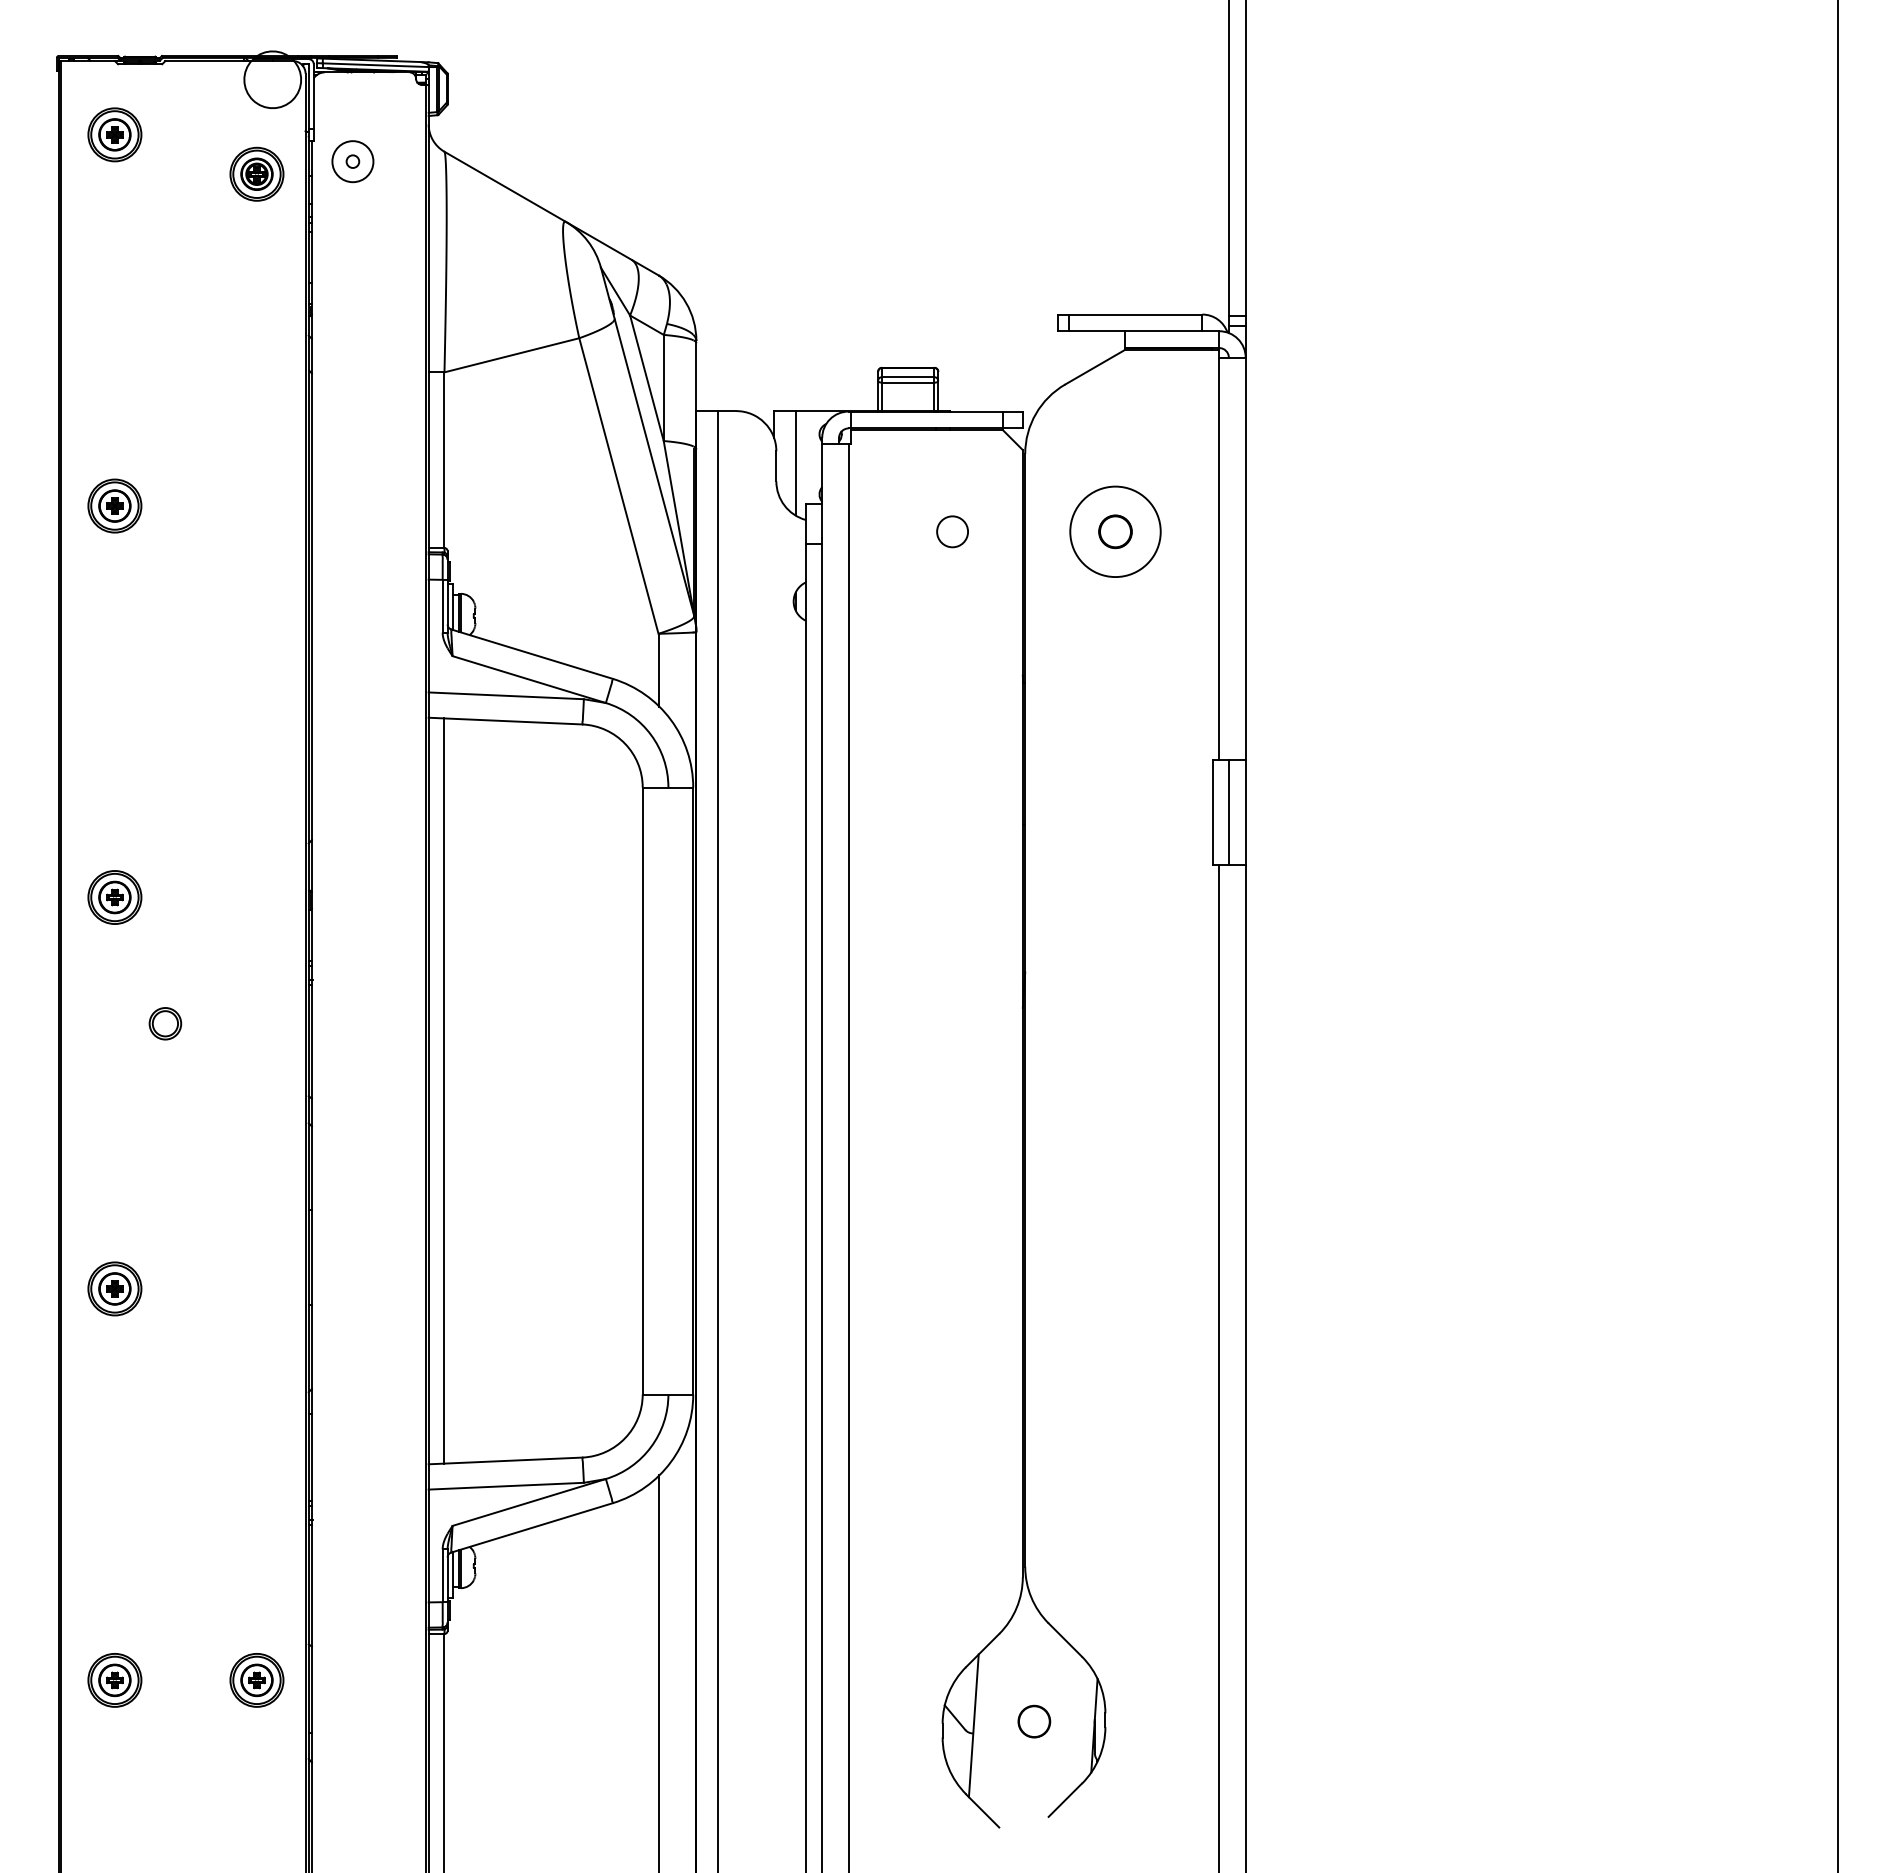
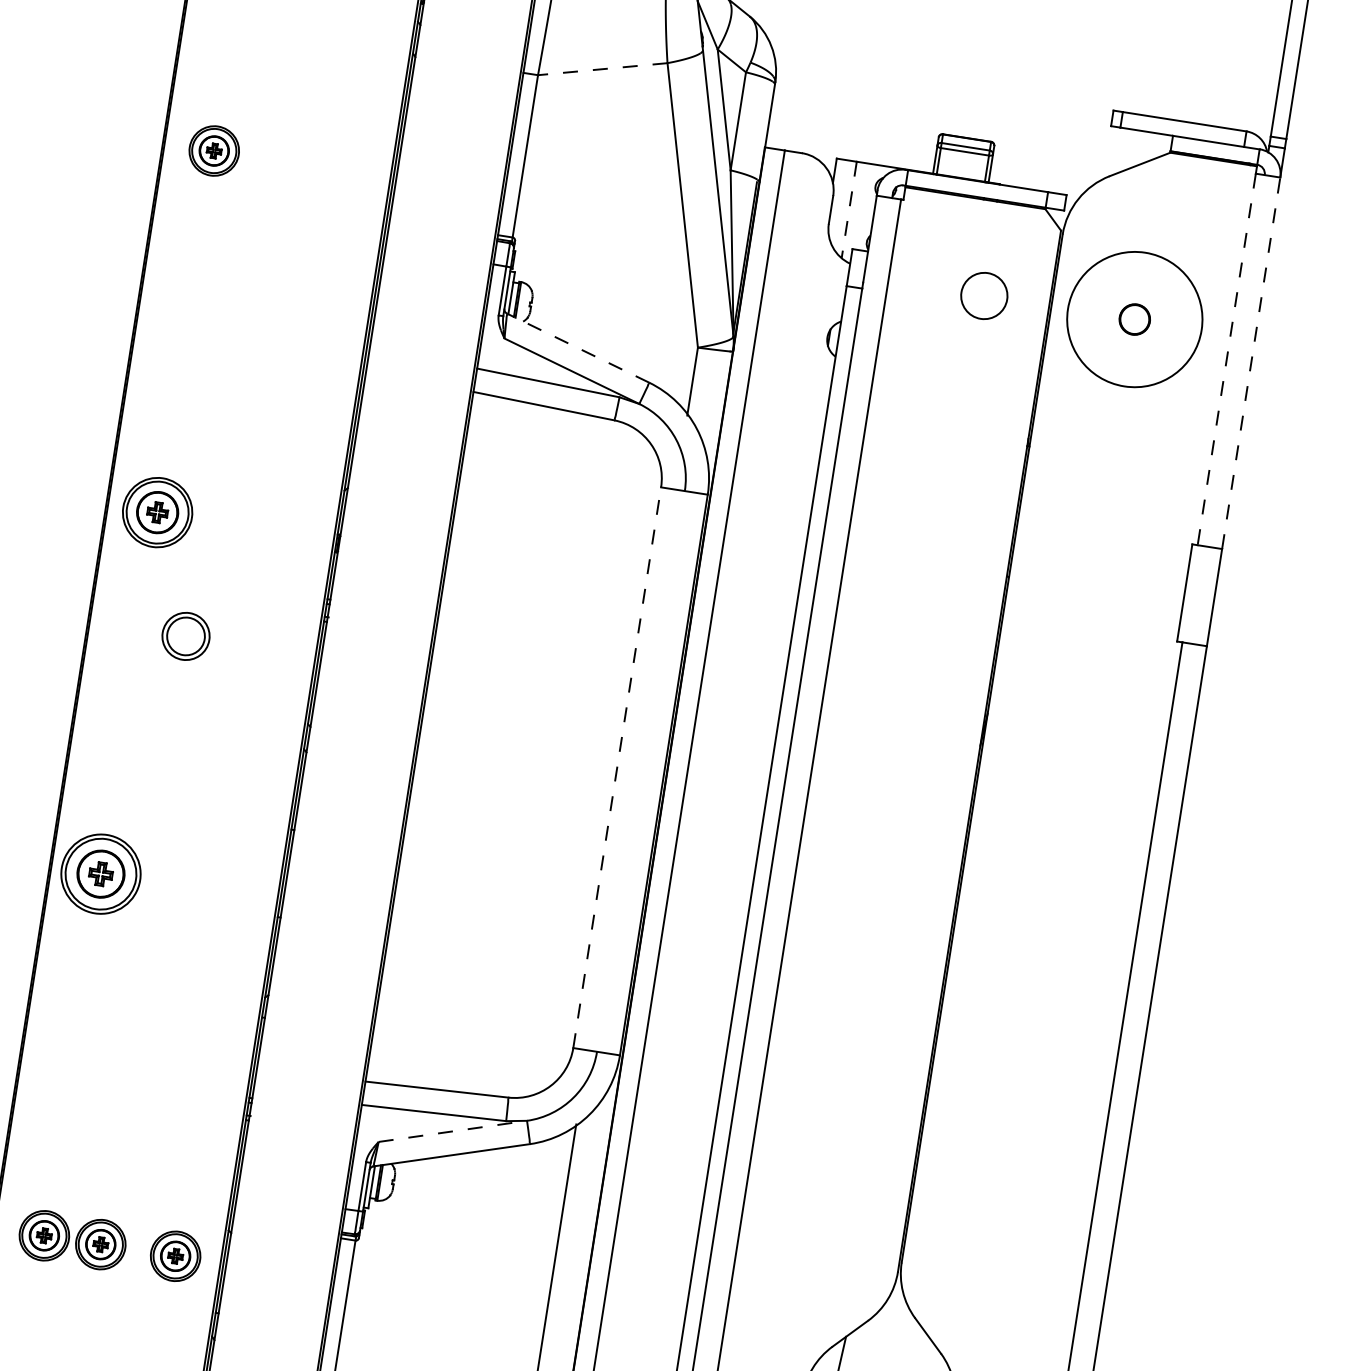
line: (511, 355) -> (602, 69), solid -> dashed
line: (795, 463) -> (849, 210), solid -> dashed
circle: (952, 531) -> (984, 295), size x1.6
circle: (1115, 531) -> (1134, 319), size x1.6
line: (1245, 558) -> (1251, 363), solid -> dashed
line: (1219, 559) -> (1226, 360), solid -> dashed
line: (531, 654) -> (577, 348), solid -> dashed
line: (1228, 812) -> (1198, 595), removed
part: (114, 897) -> (157, 512), size x1.4
part: (165, 1023) -> (186, 636), size x1.6
line: (444, 1090) -> (434, 738), removed
line: (642, 1090) -> (617, 767), solid -> dashed
part: (114, 1288) -> (100, 873), size x1.6
line: (529, 1502) -> (453, 1131), solid -> dashed
part: (175, 1680) -> (100, 1244), added

